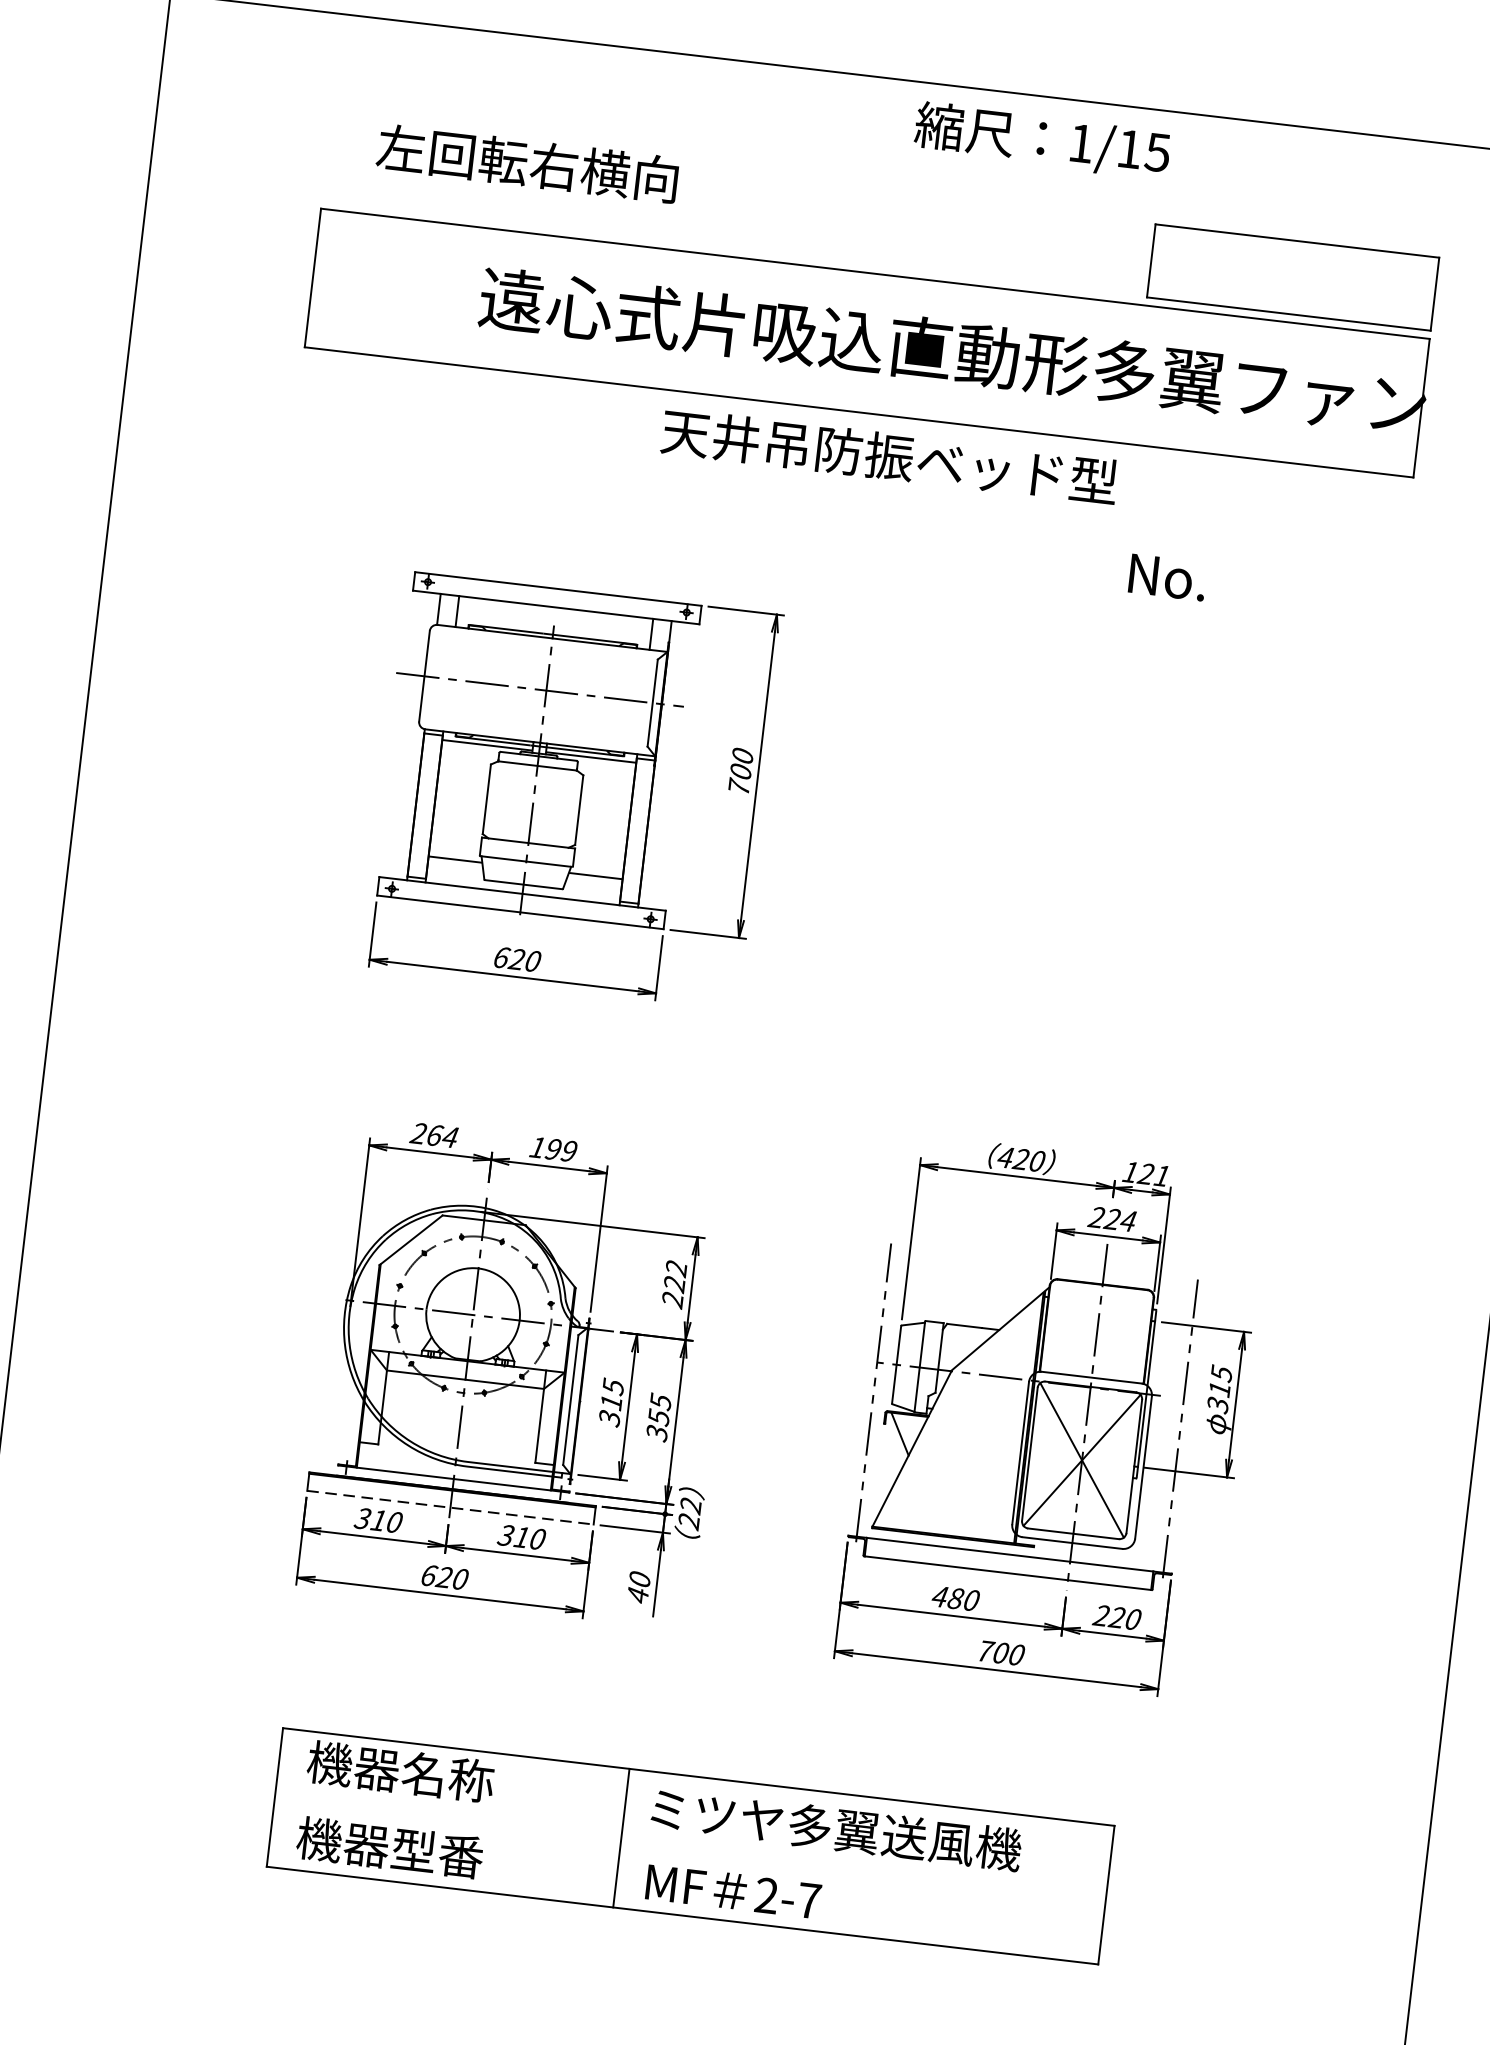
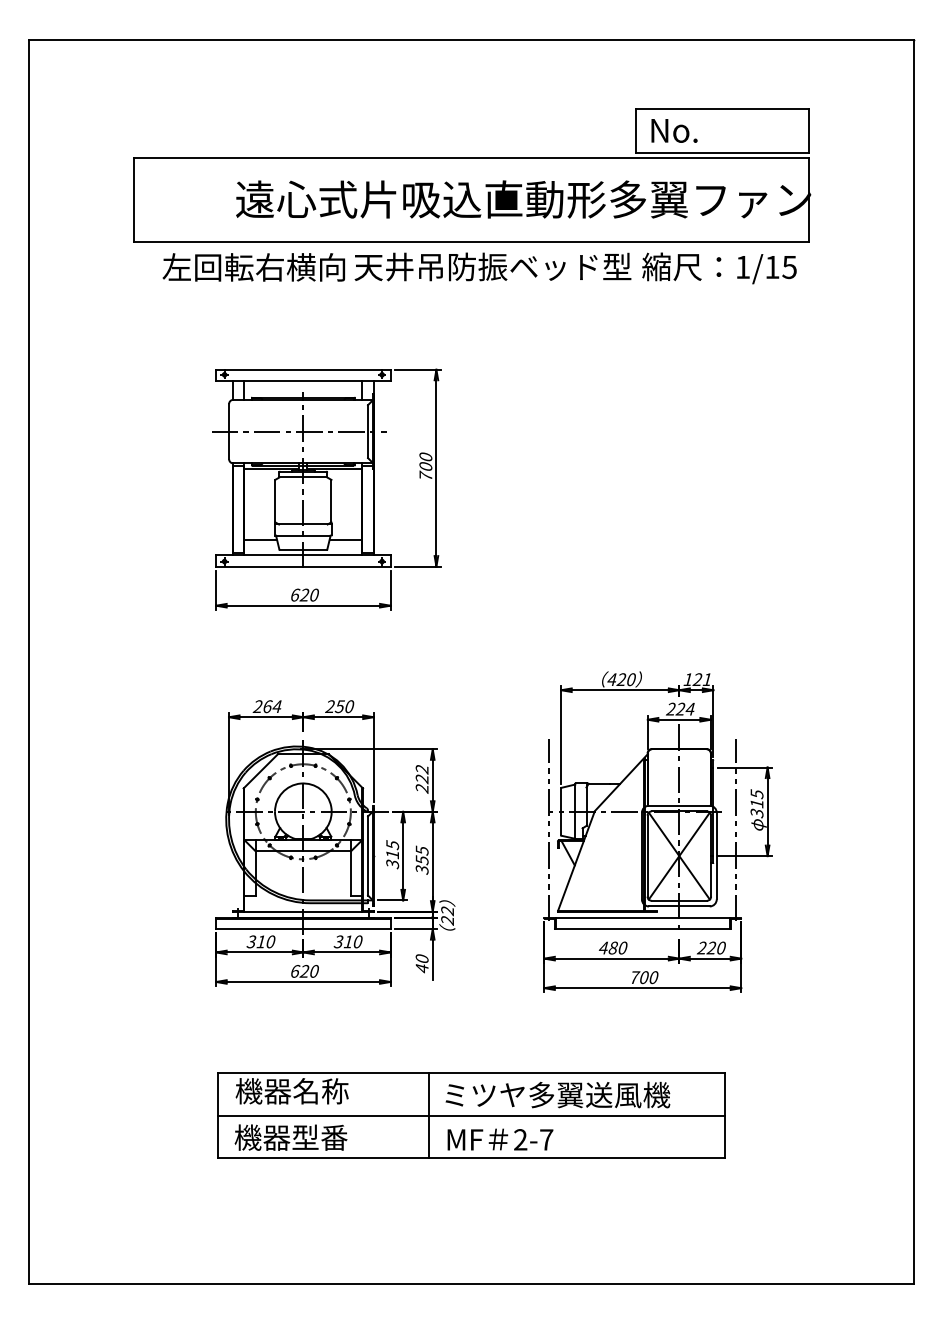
text: (1042, 140) -> (719, 268), moved
text: (527, 163) -> (253, 267), moved
text: (1167, 576) -> (674, 130), moved
text: (552, 1149) -> (339, 706), 199 -> 250
line: (450, 1508) -> (303, 929), dashed -> solid
line: (690, 1846) -> (471, 1115), added

